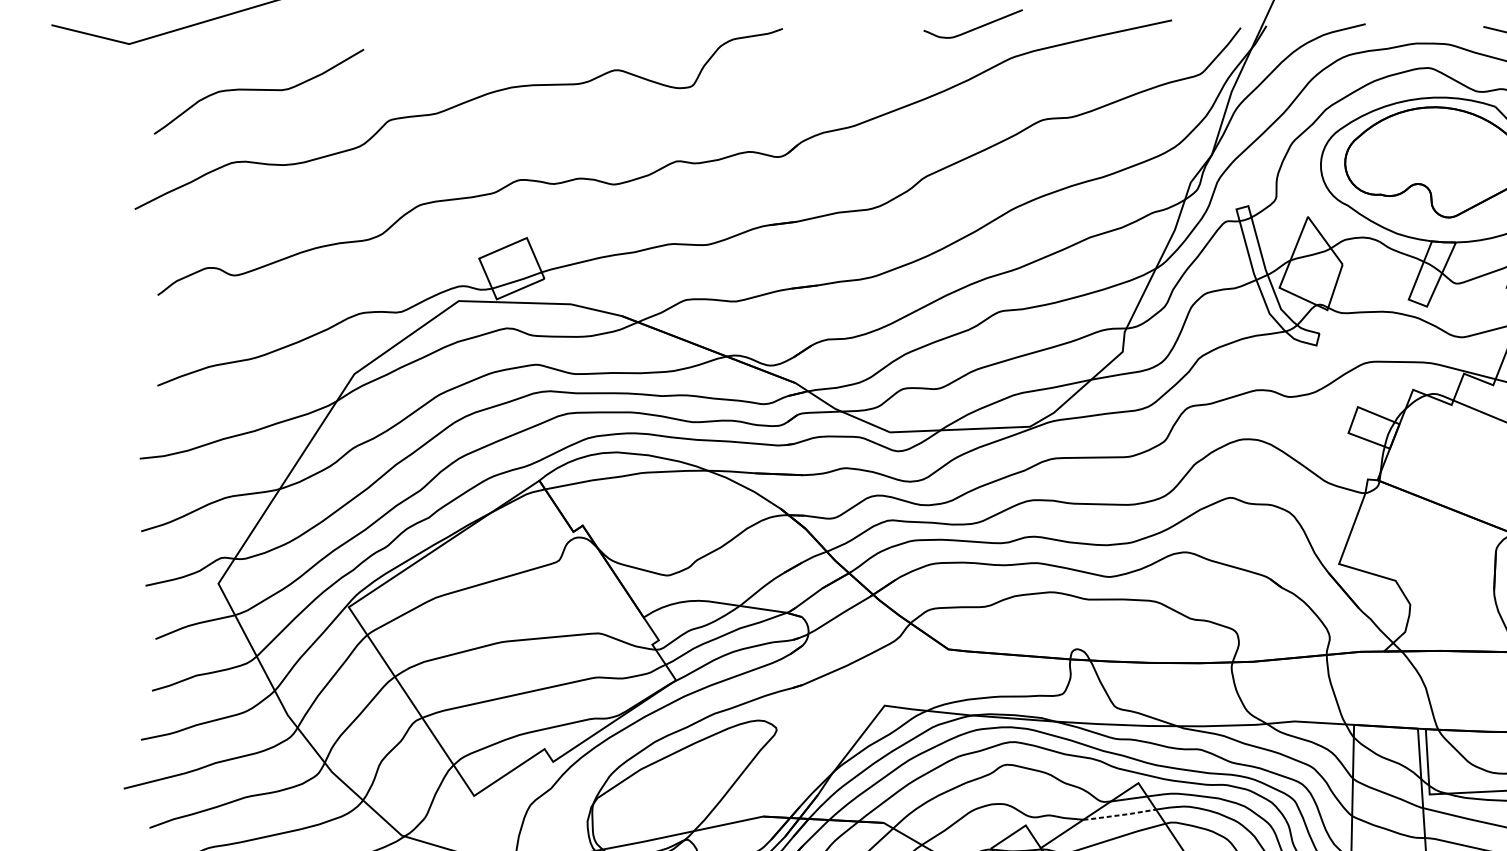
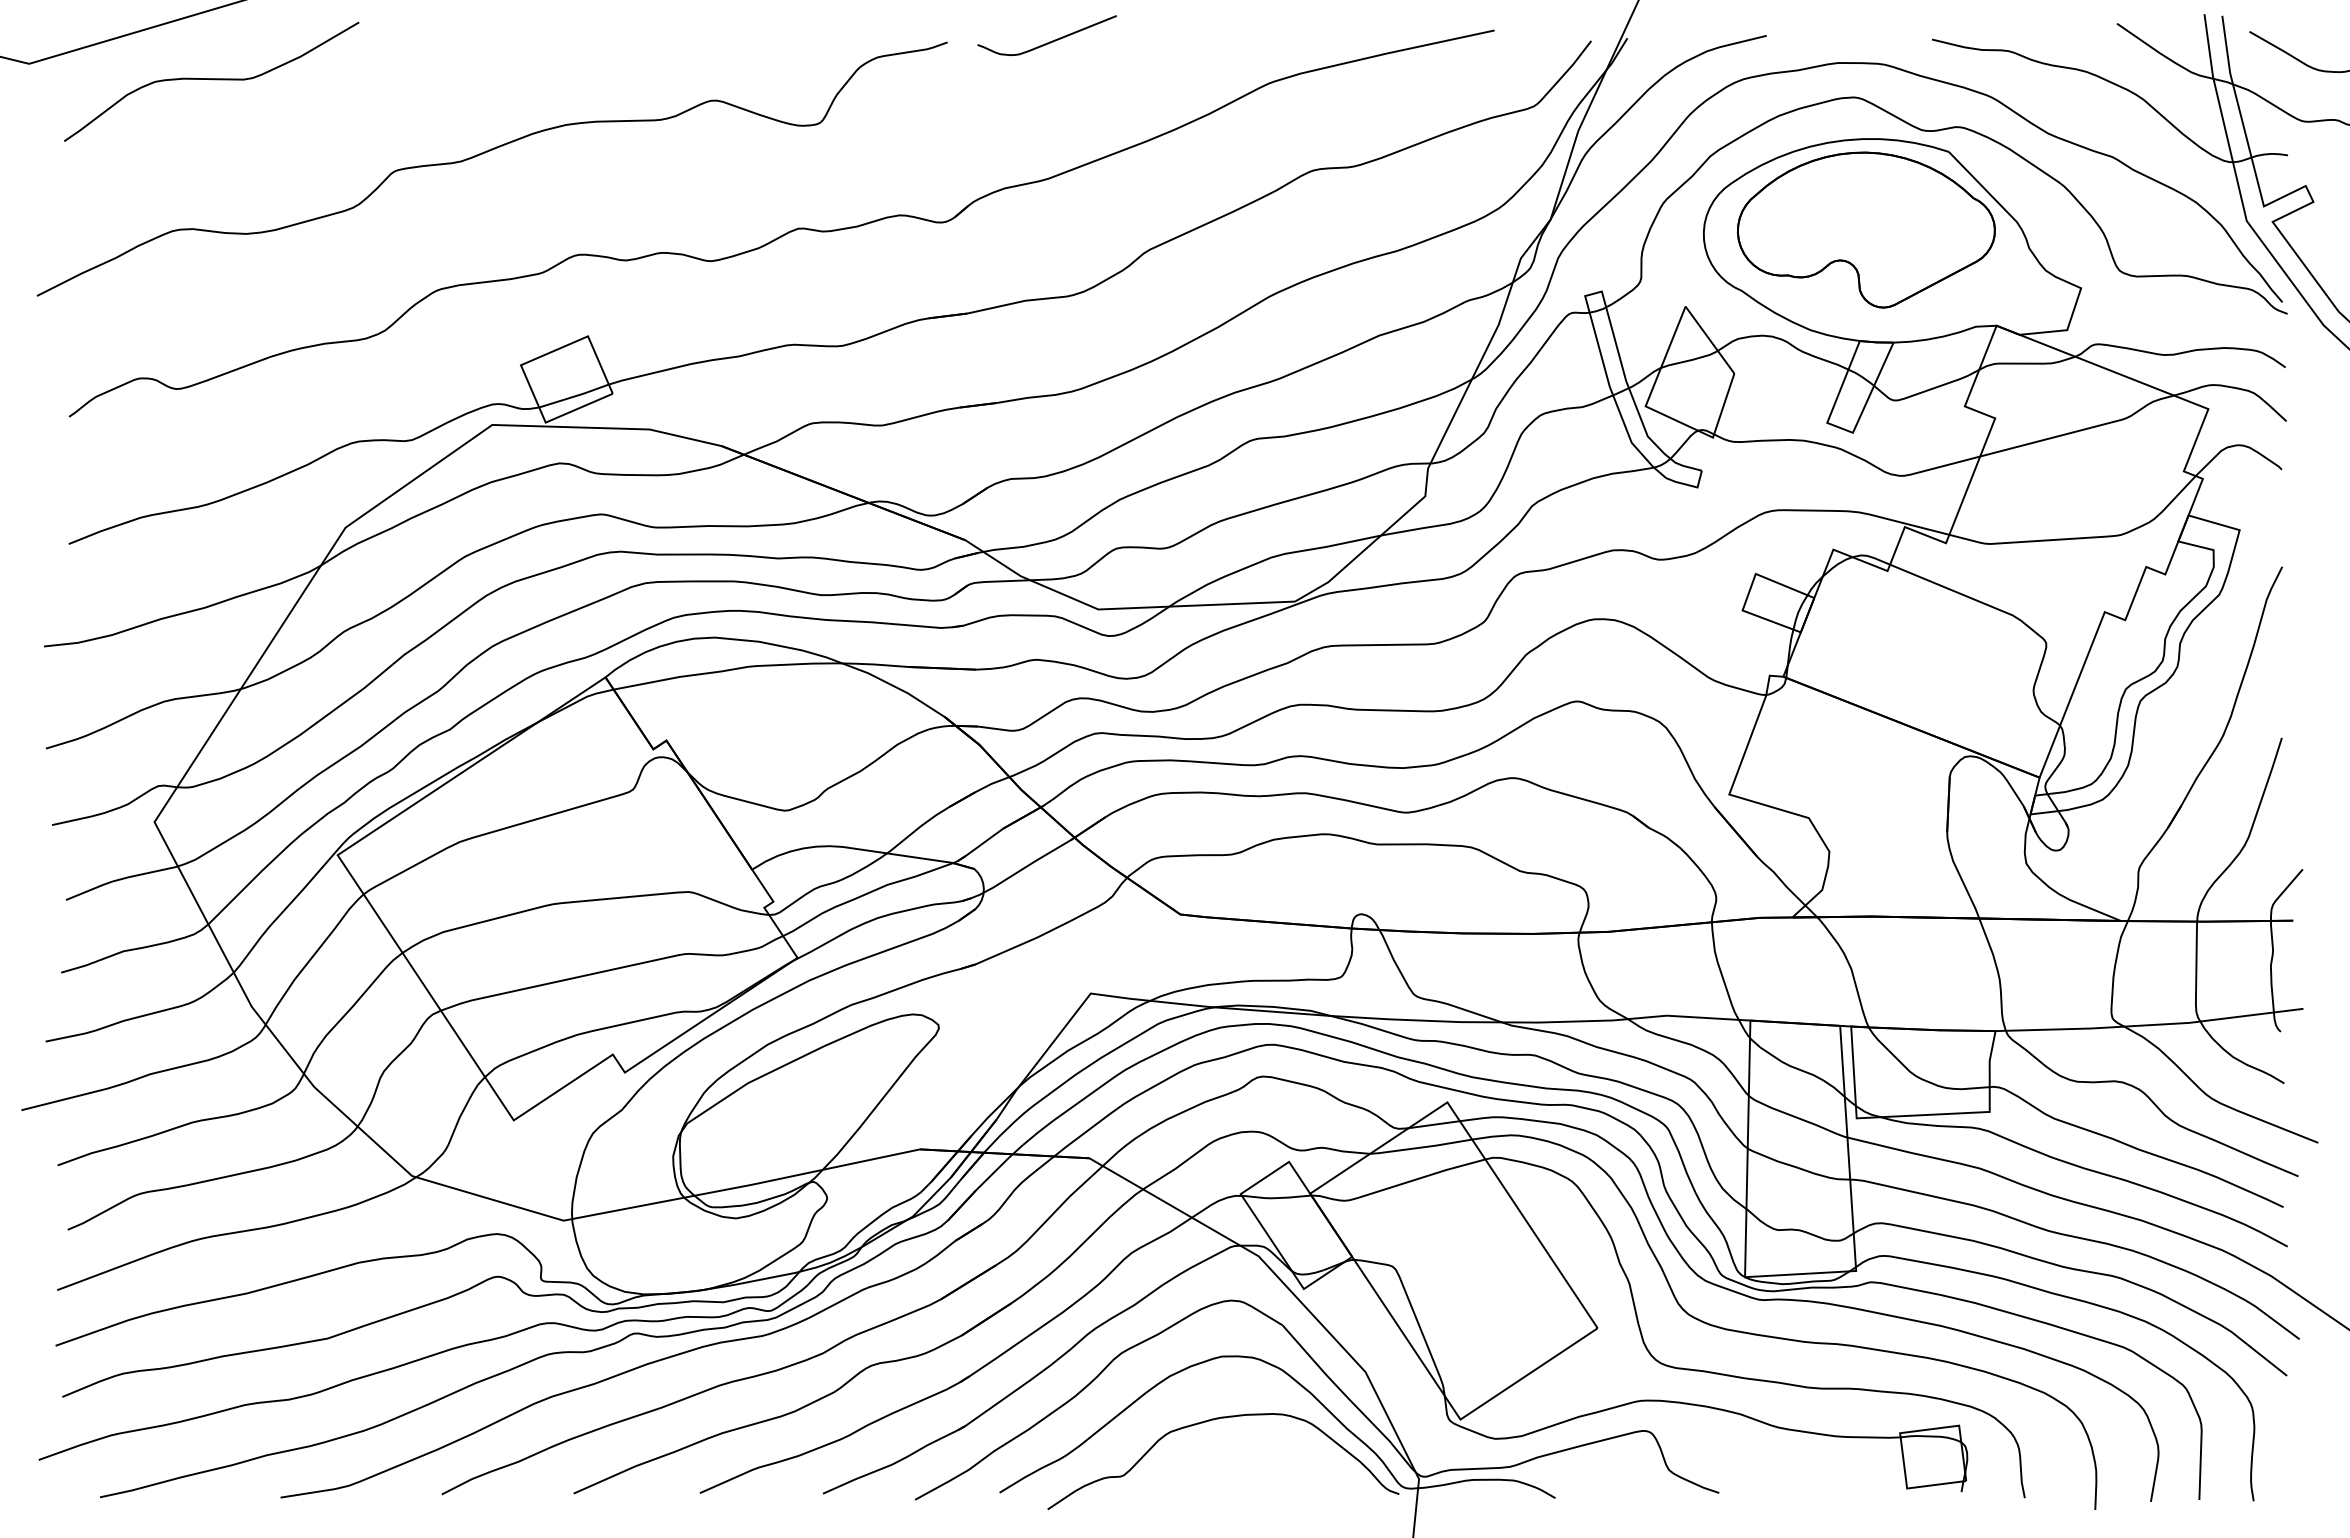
curve: (974, 28) -> (1049, 41), moved
curve: (259, 90) -> (212, 80), moved
line: (1120, 815) -> (1421, 1147), dashed -> solid

